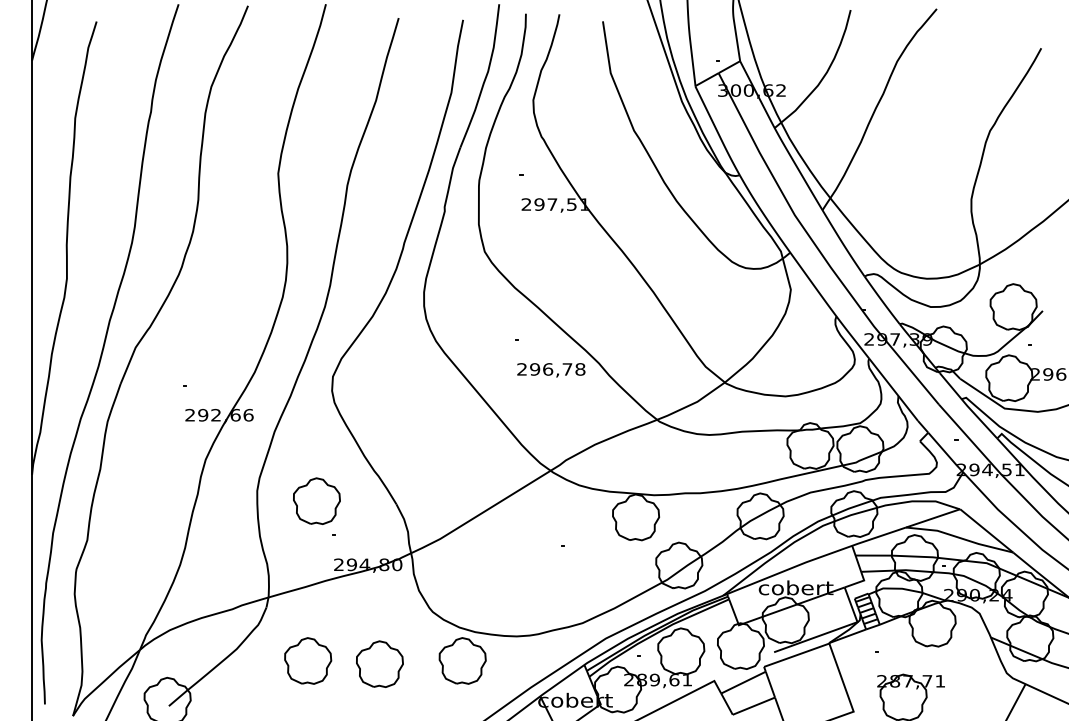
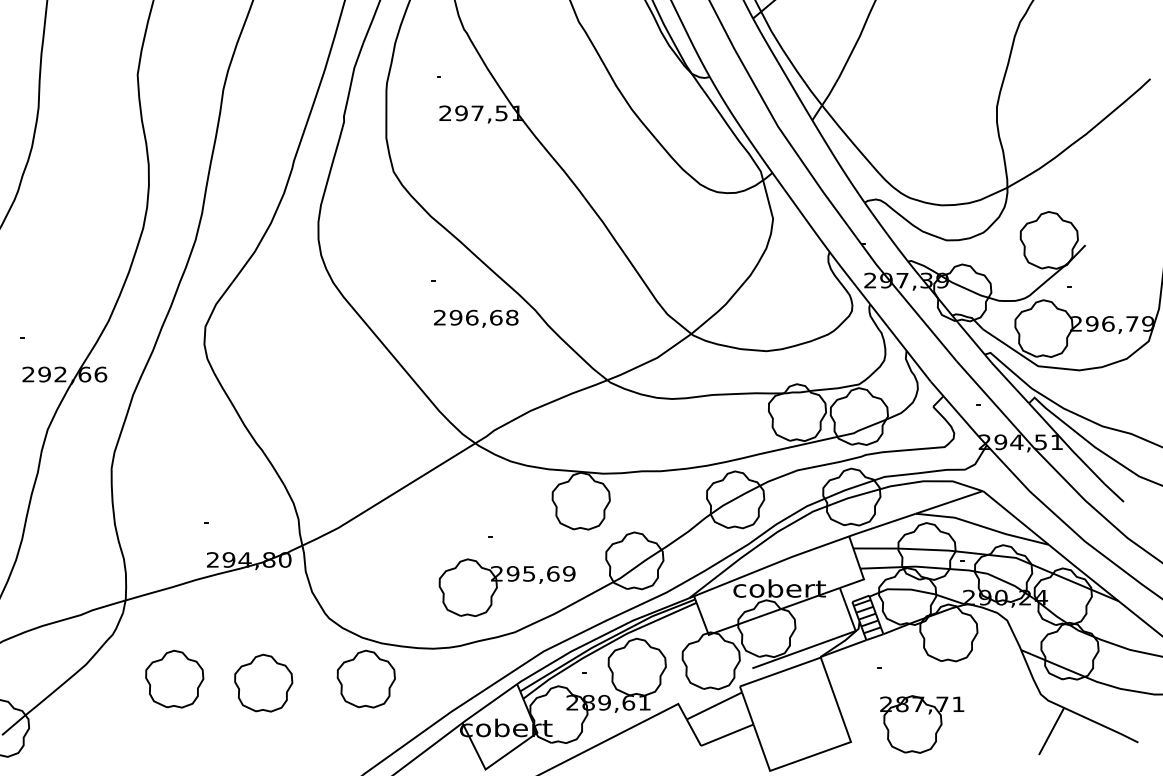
text: (567, 369) -> (496, 317), 296,78 -> 296,68
part: (316, 500) -> (185, 480), removed
part: (576, 587) -> (507, 588), added

